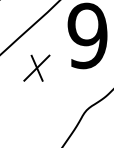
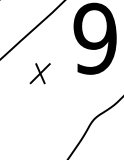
part: (36, 67) -> (39, 72), size x0.7

